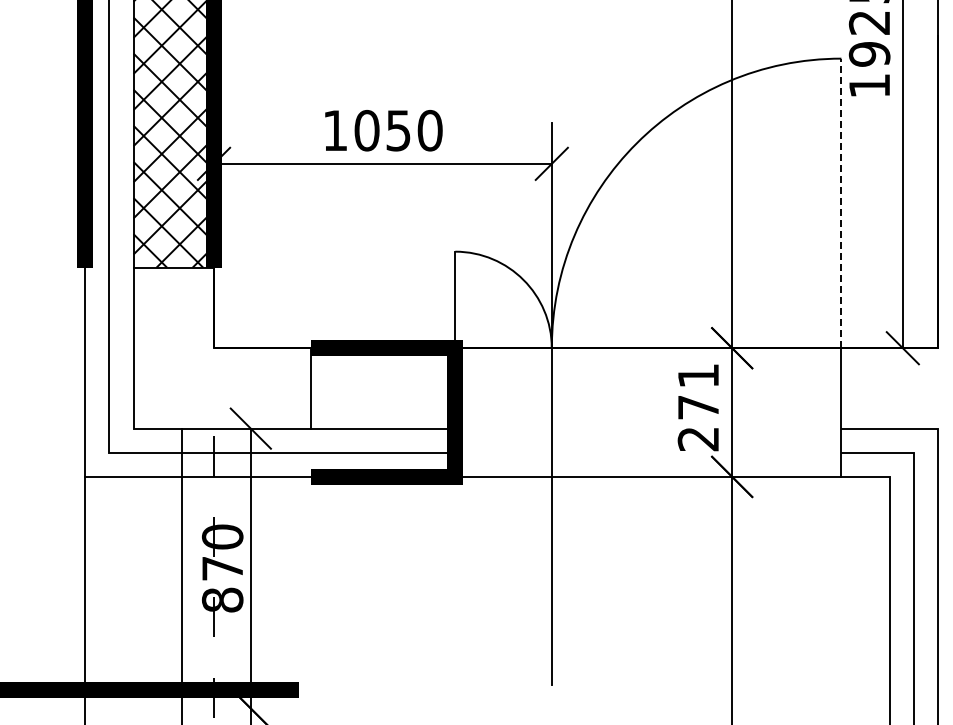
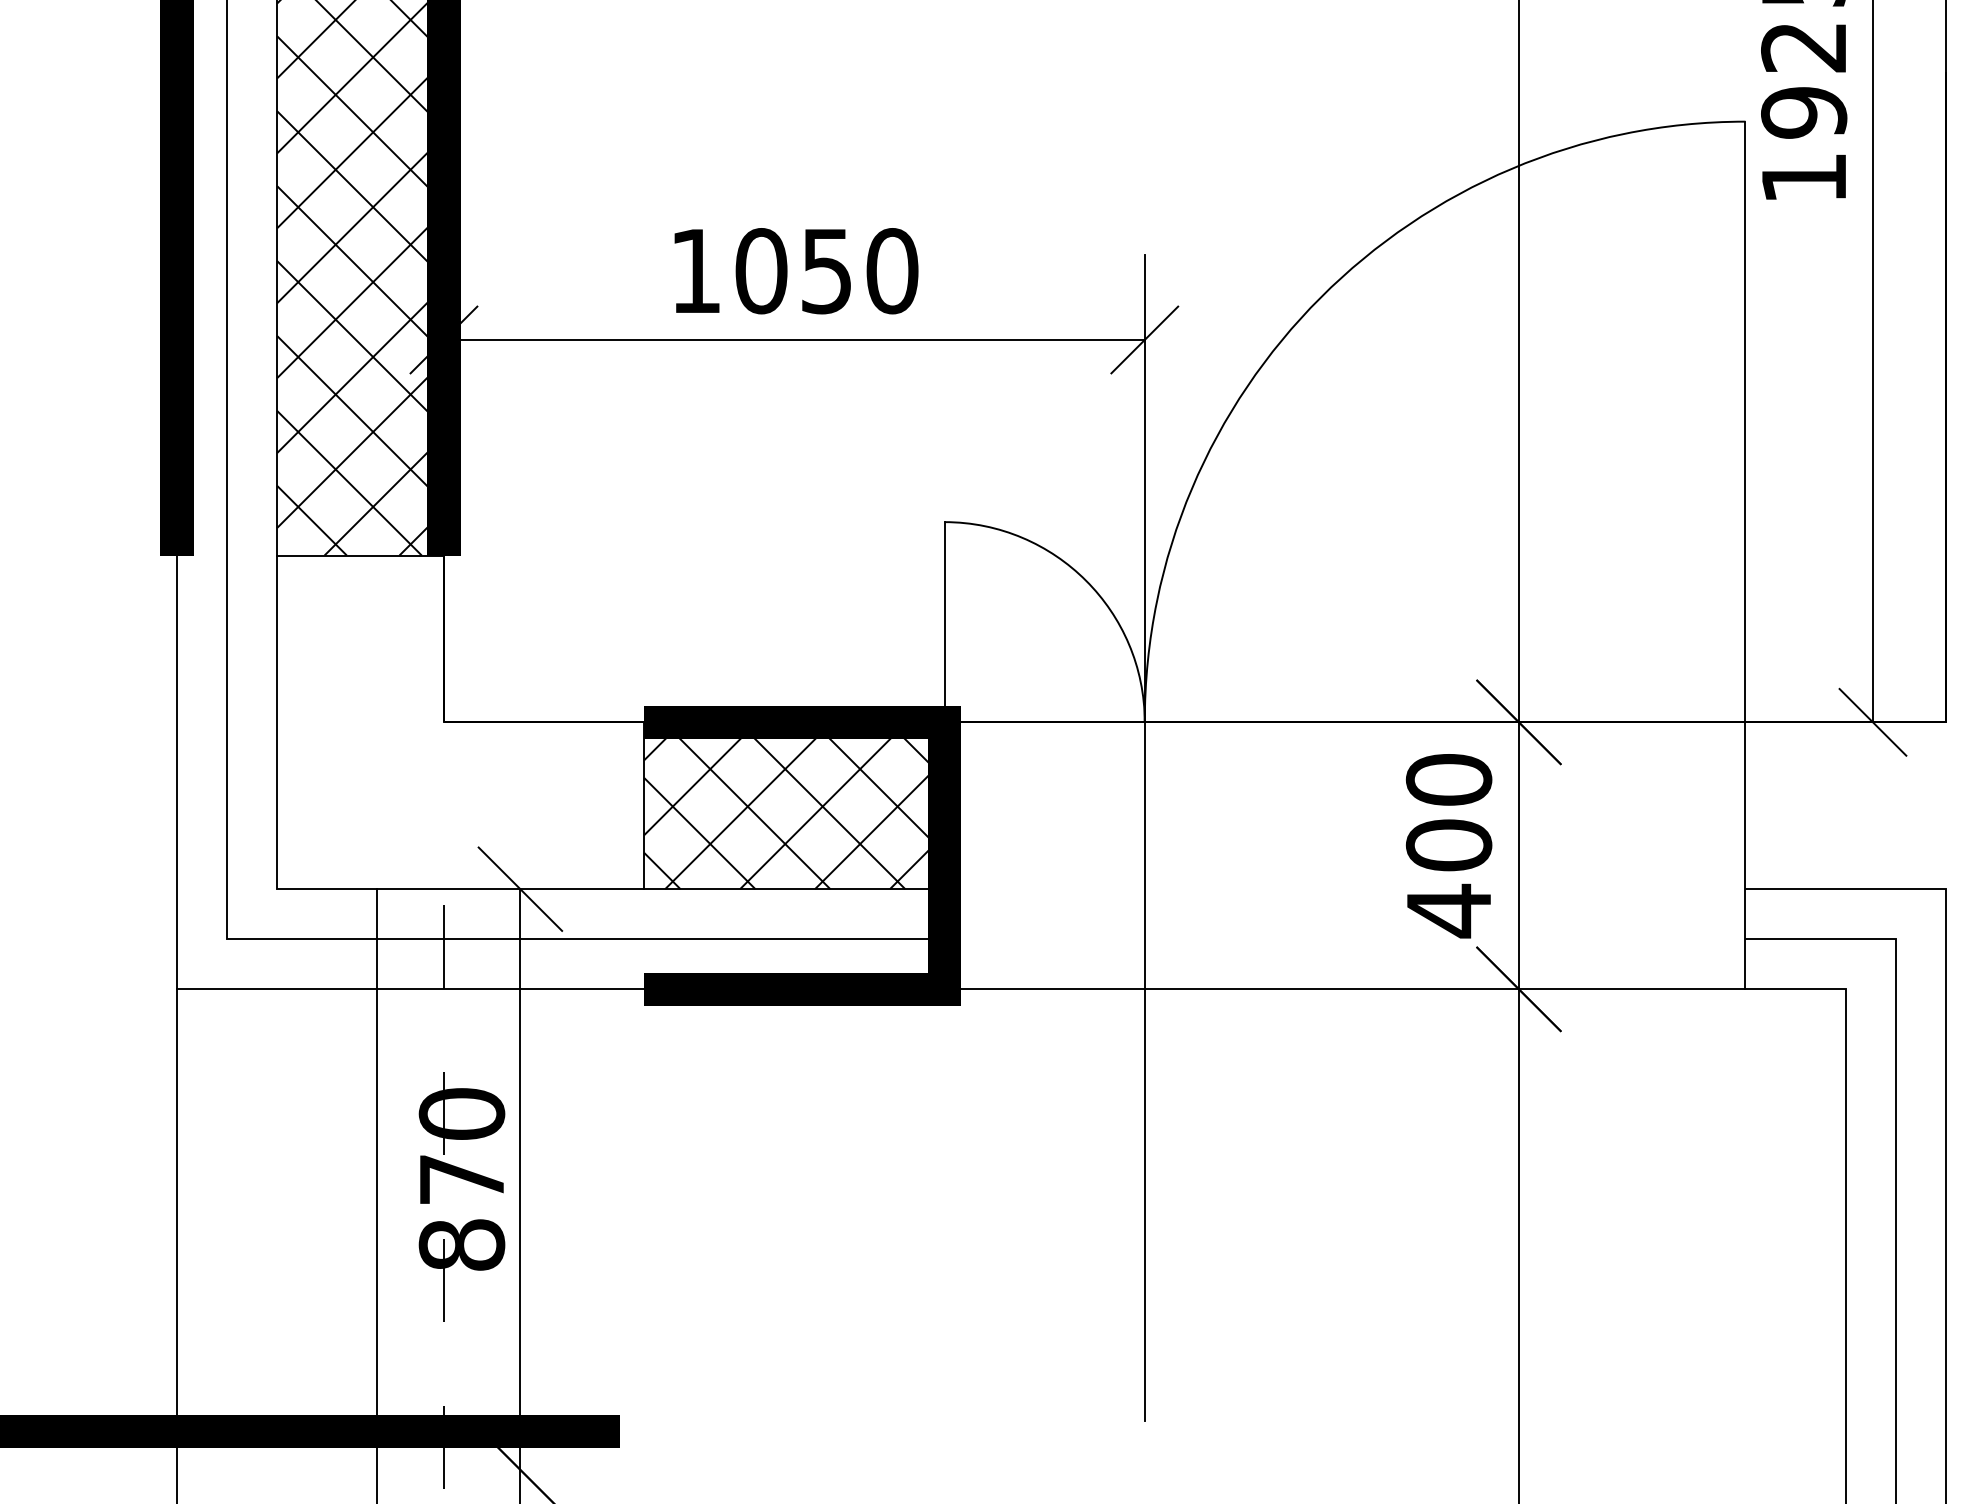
line: (841, 203) -> (1745, 422), dashed -> solid
hatch: (382, 388) -> (793, 805), added
text: (698, 407) -> (1449, 845), 271 -> 400

